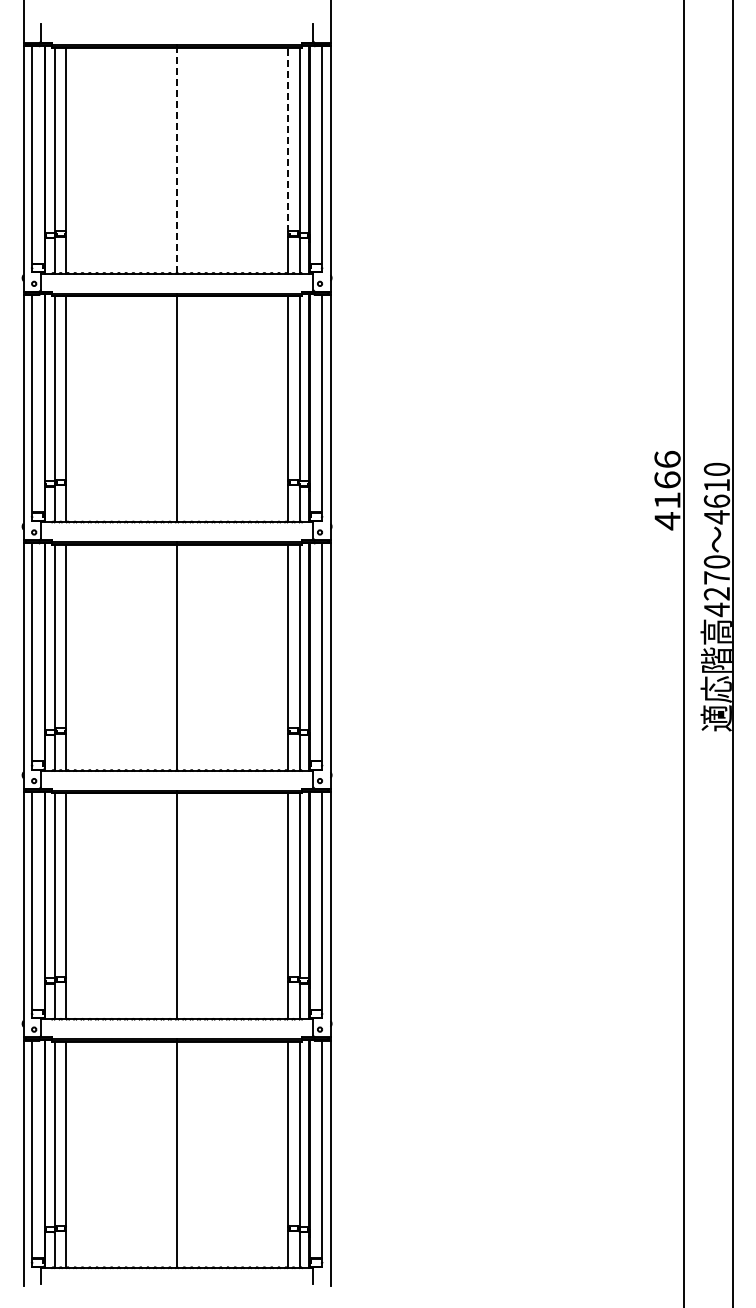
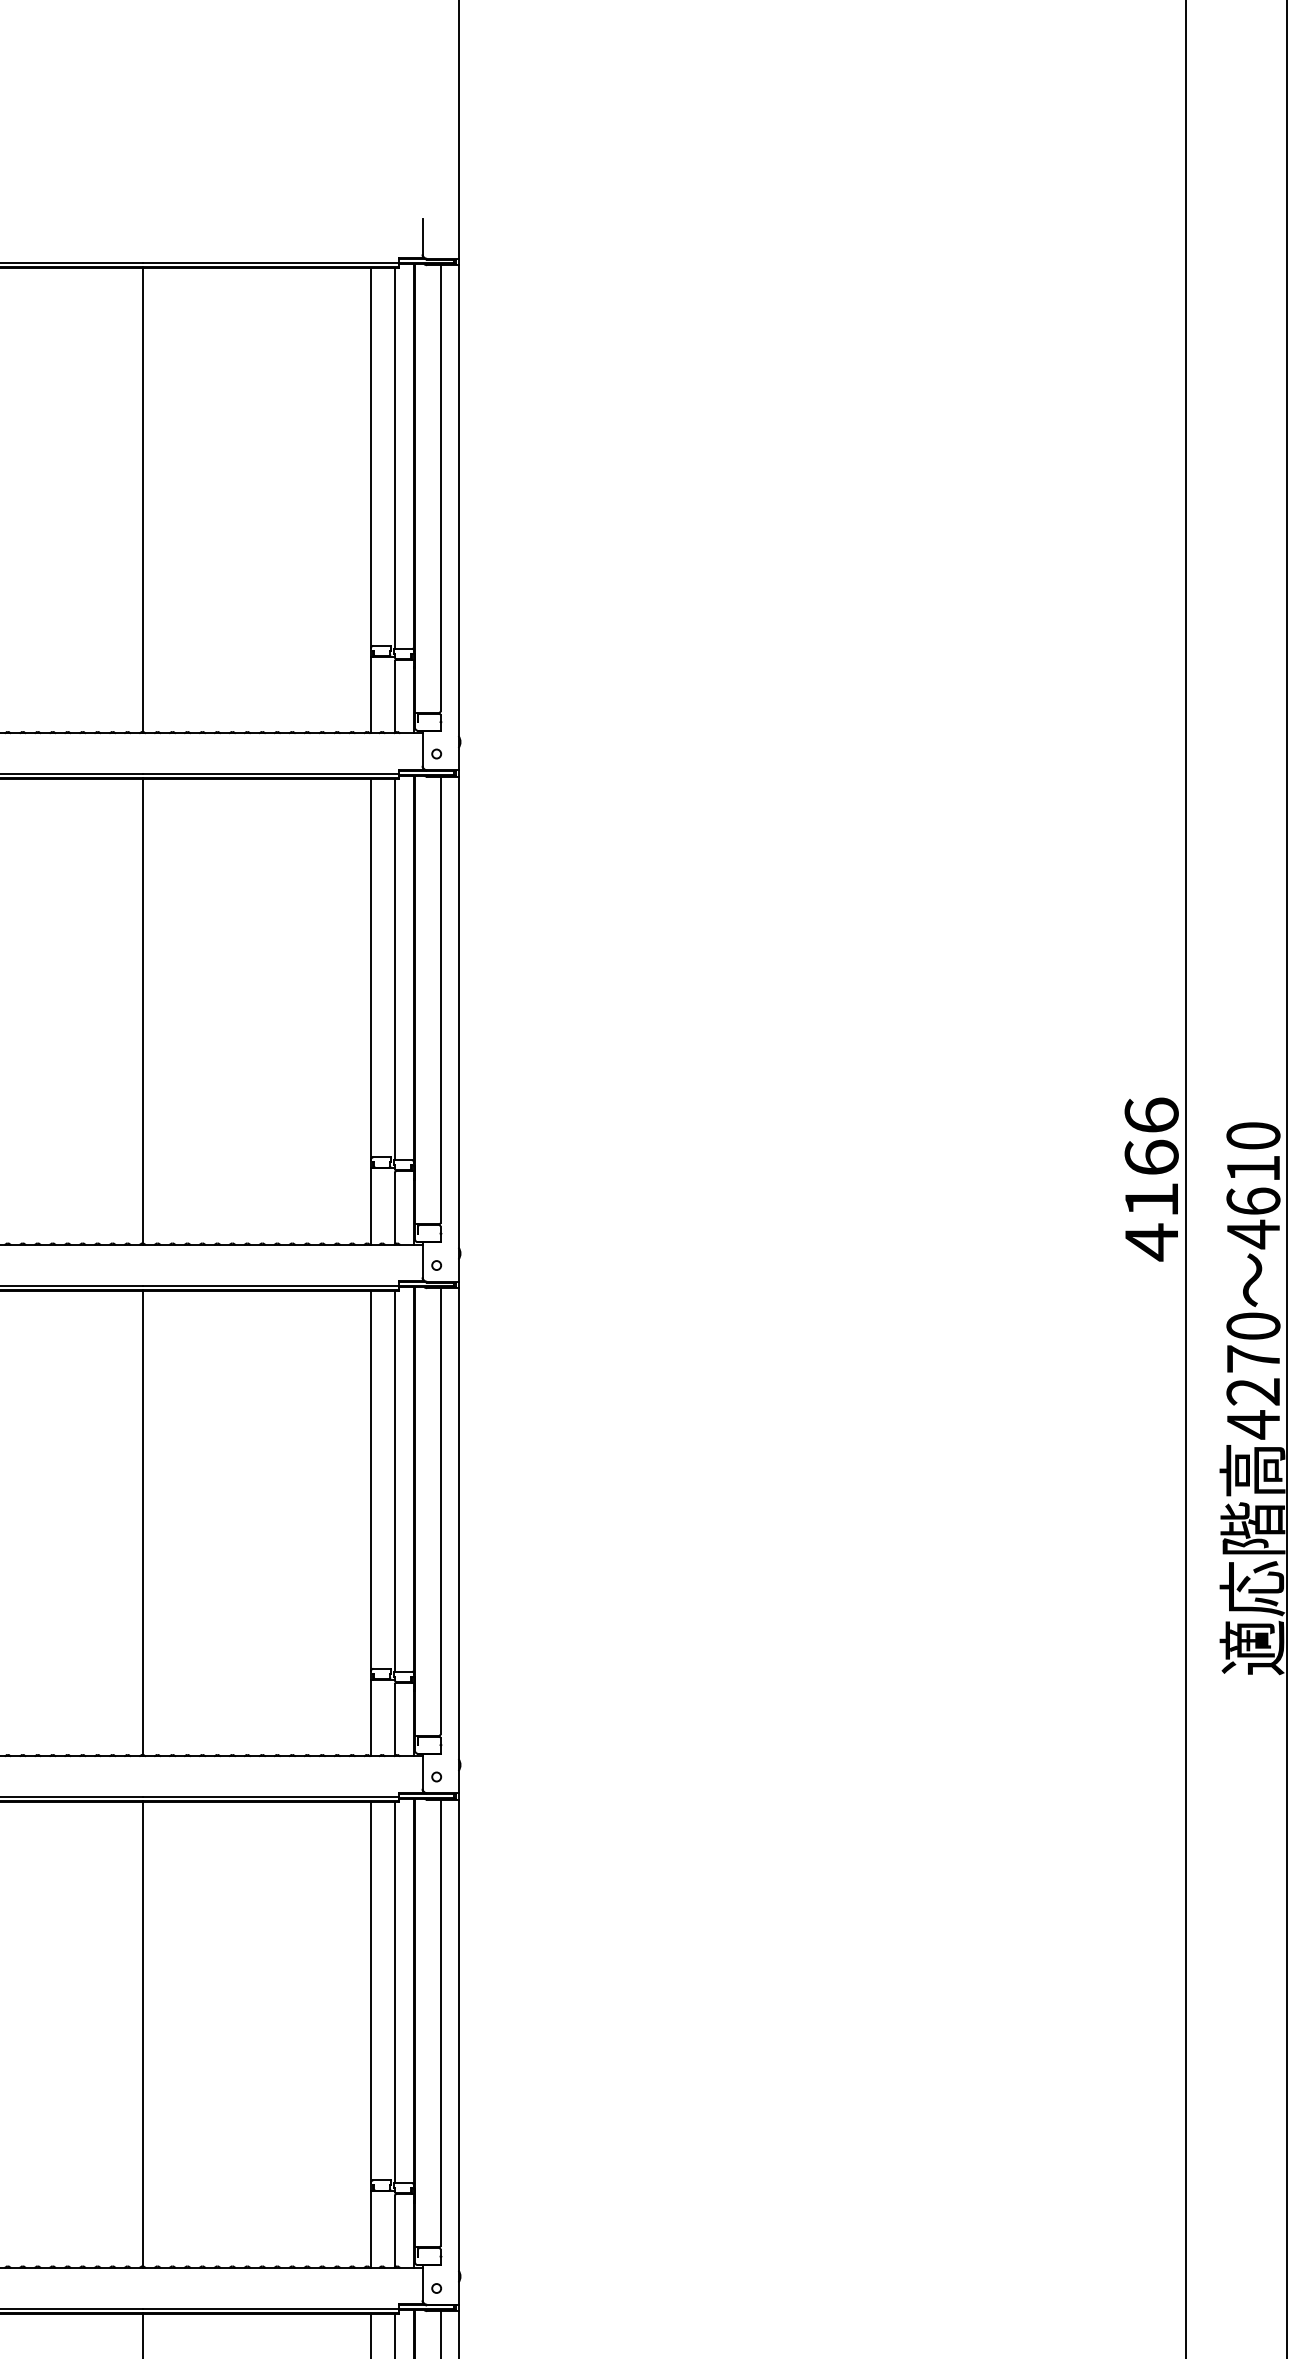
line: (288, 139) -> (371, 456), dashed -> solid
line: (177, 160) -> (143, 500), dashed -> solid

